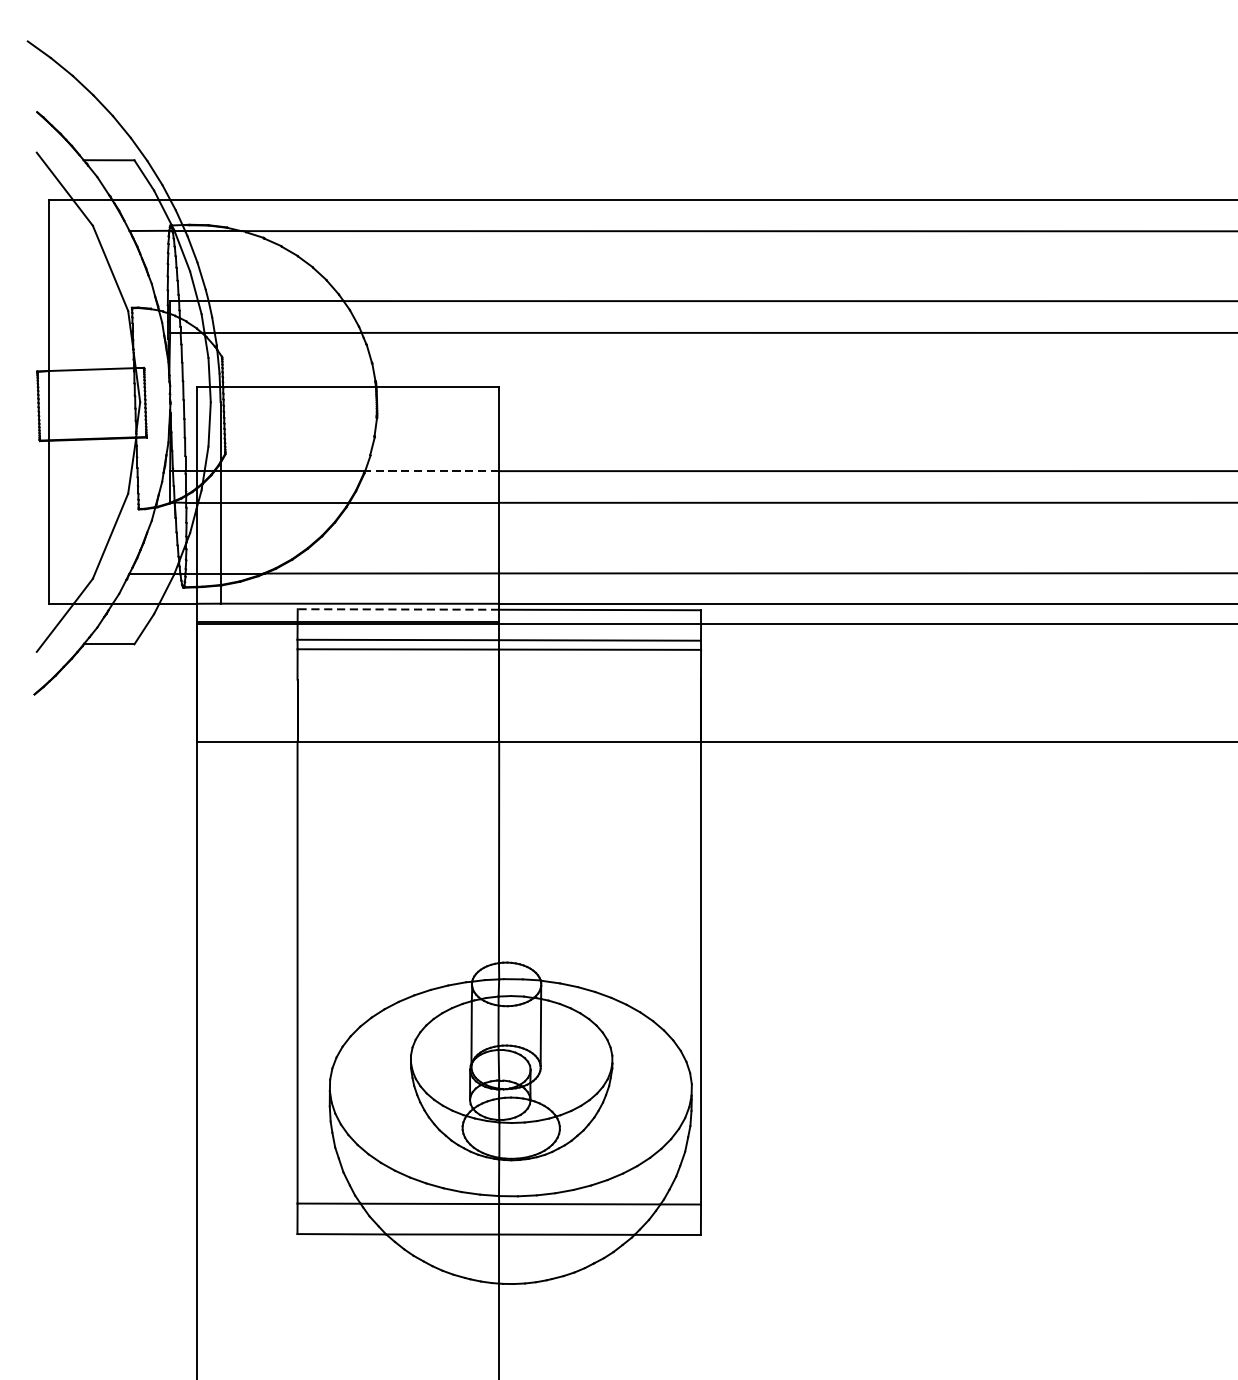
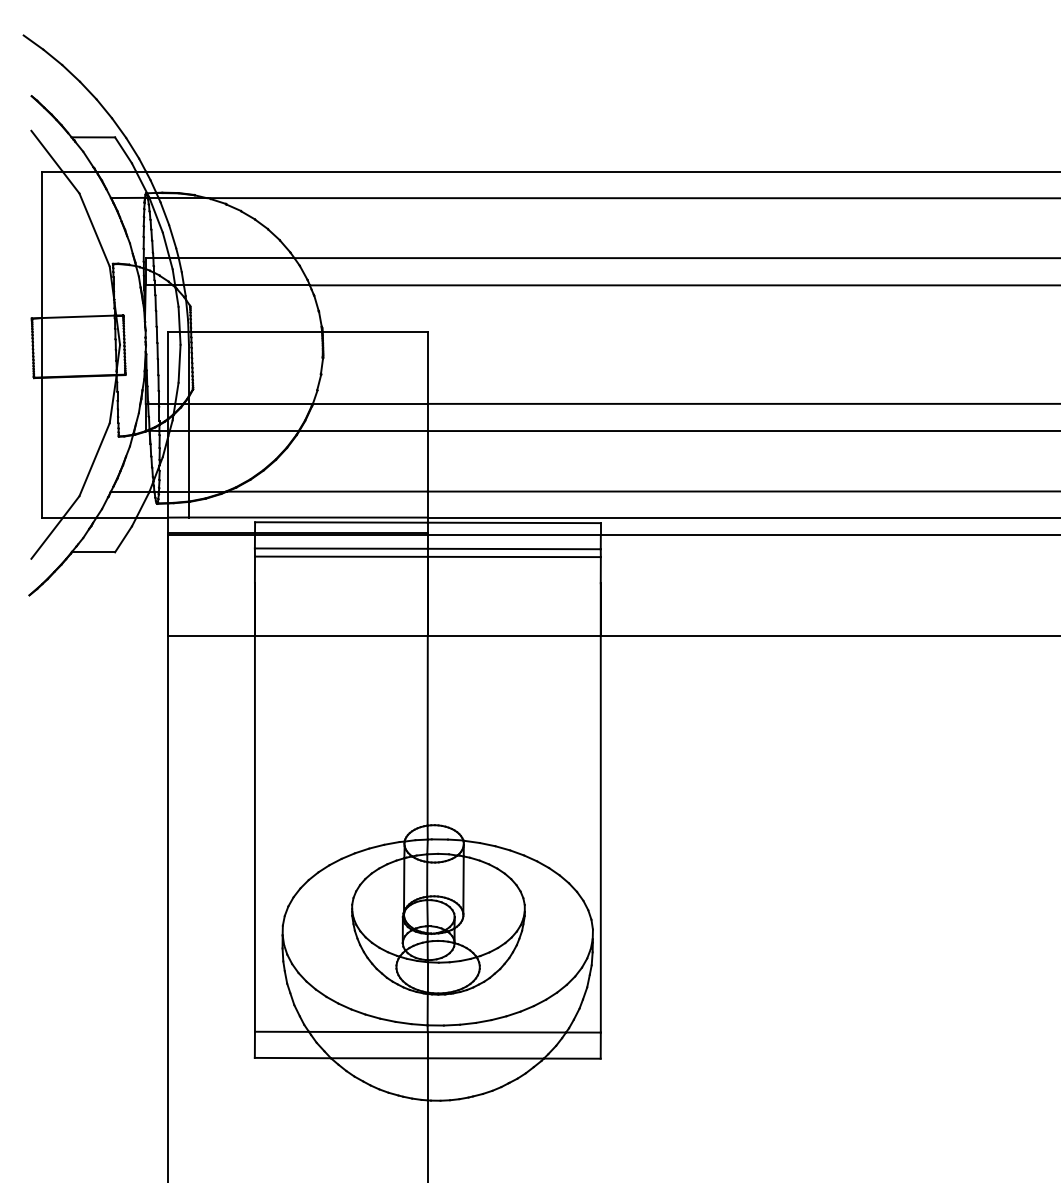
line: (431, 470) -> (369, 403), dashed -> solid
line: (397, 609) -> (340, 522), dashed -> solid

